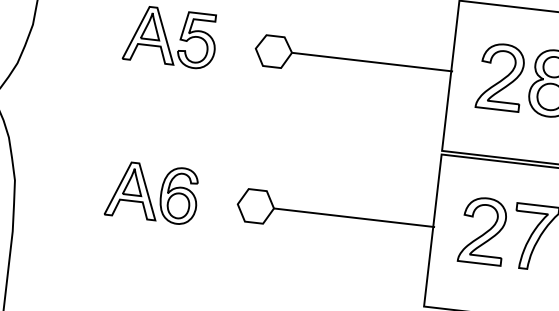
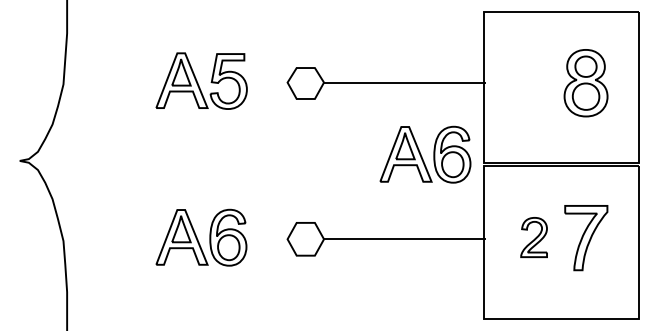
part: (500, 76) -> (533, 82), removed
part: (384, 135) -> (425, 154), added
part: (482, 230) -> (533, 237), size x0.6

